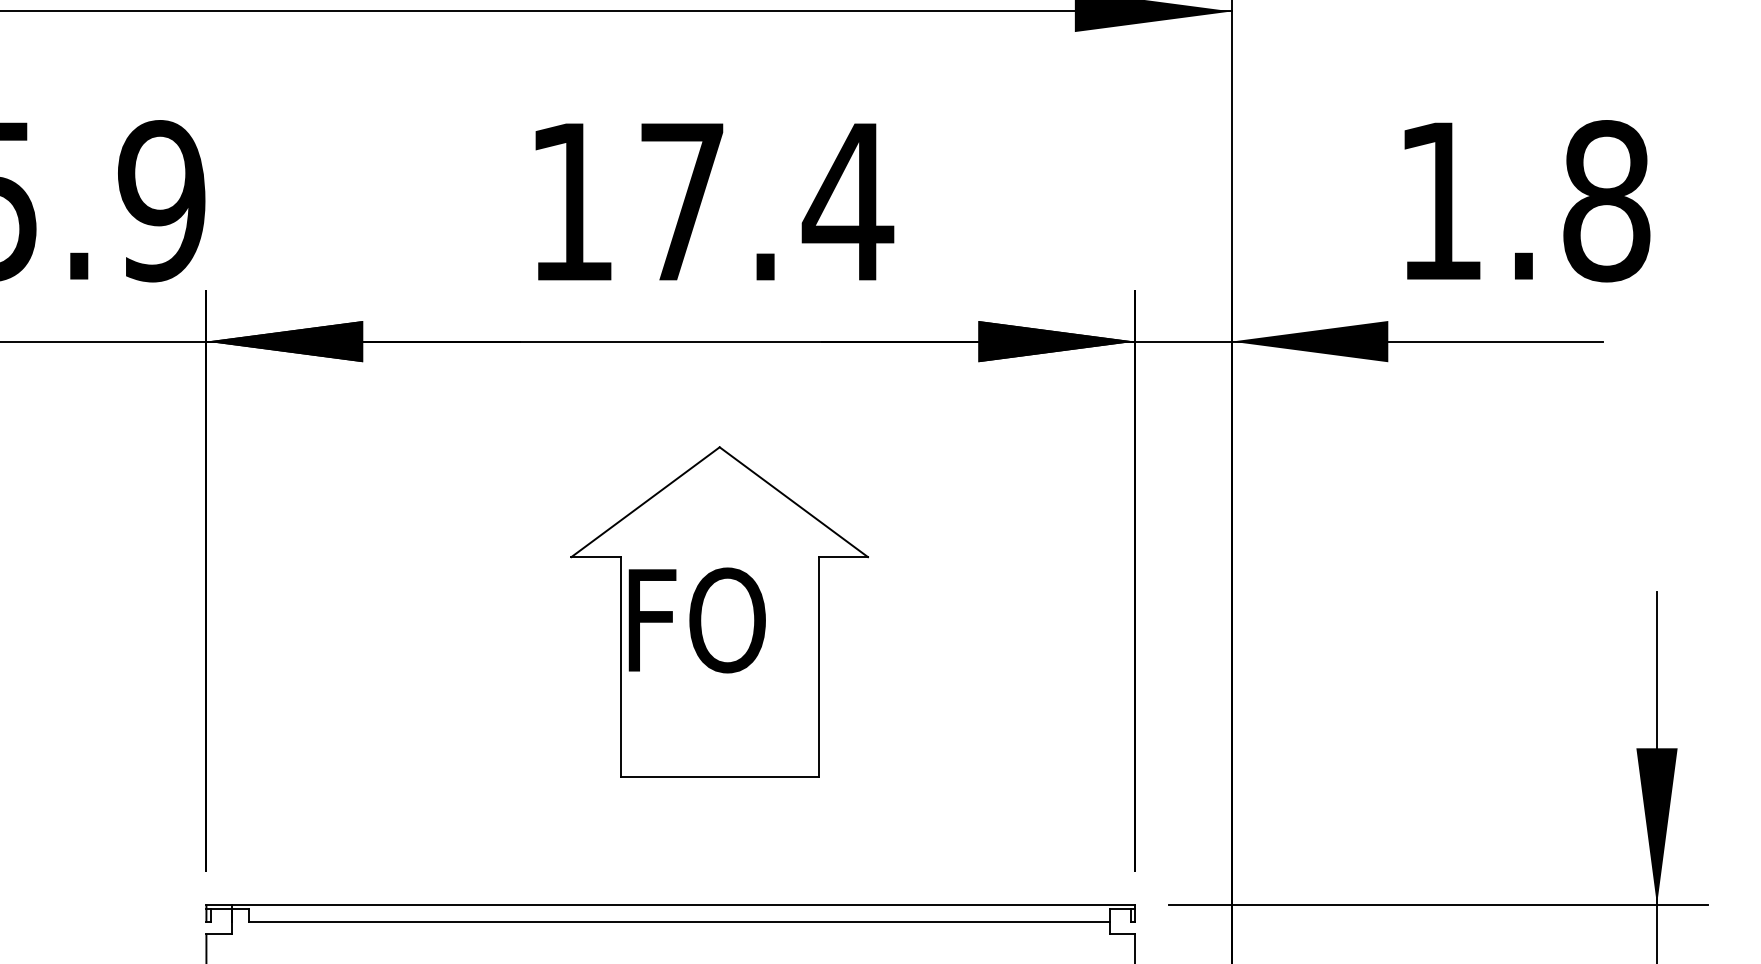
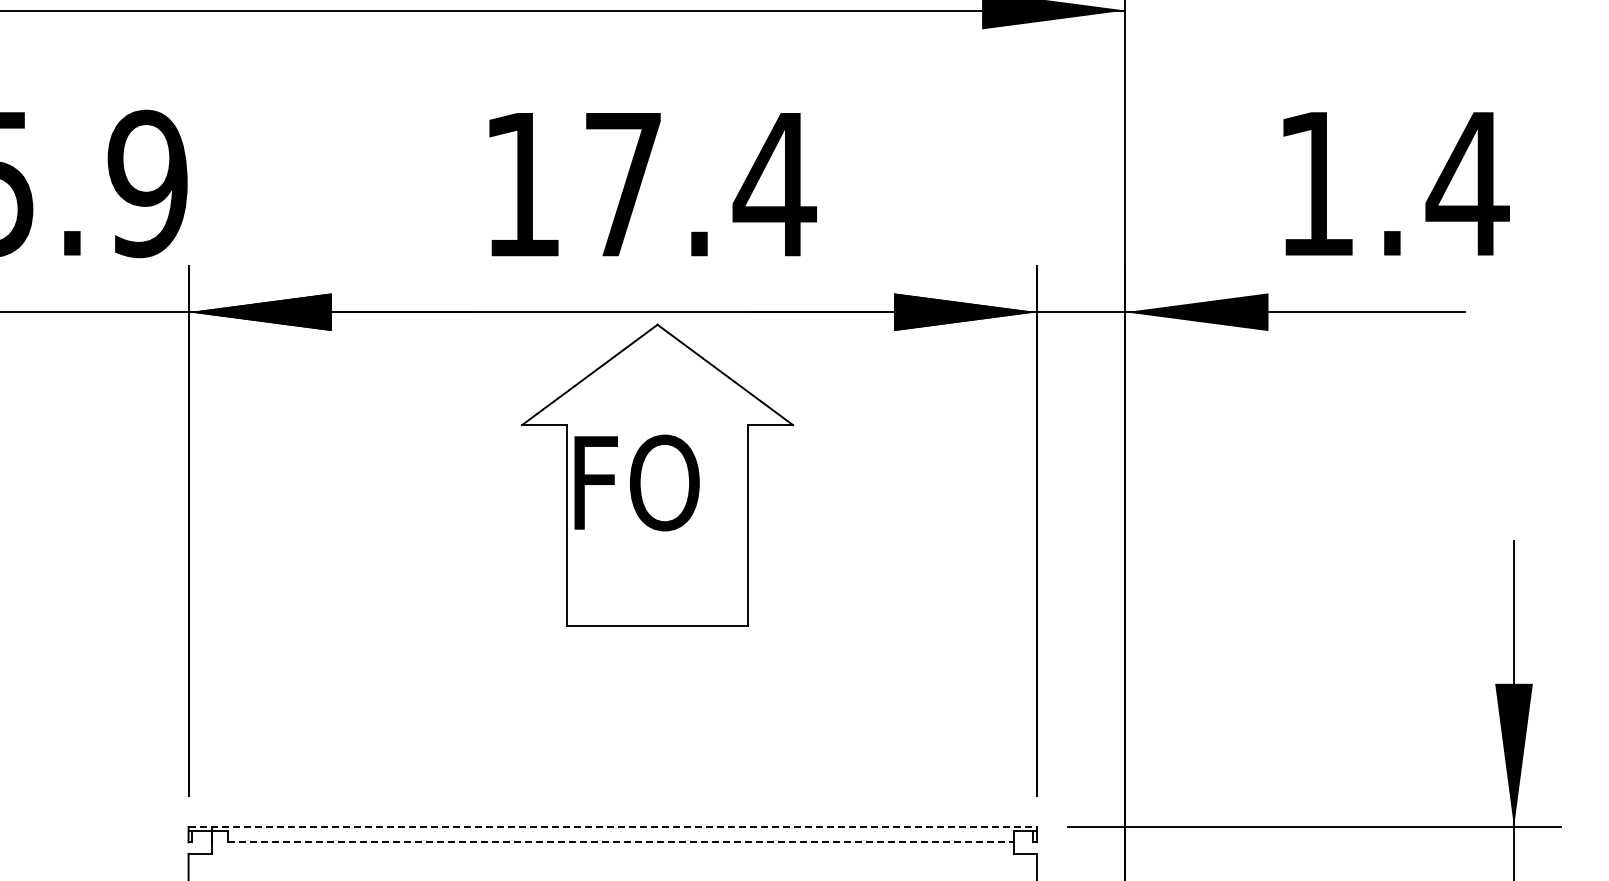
text: (1606, 200) -> (1467, 183), 1.8 -> 1.4
part: (719, 611) -> (657, 474), moved
line: (671, 905) -> (613, 827), solid -> dashed
line: (680, 921) -> (621, 842), solid -> dashed

